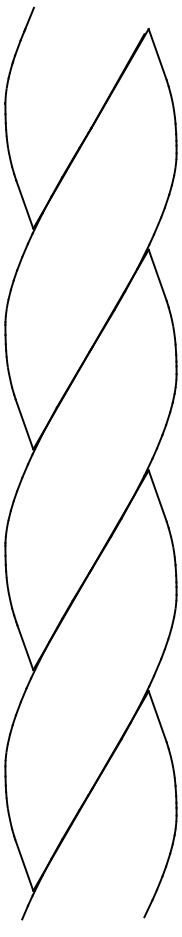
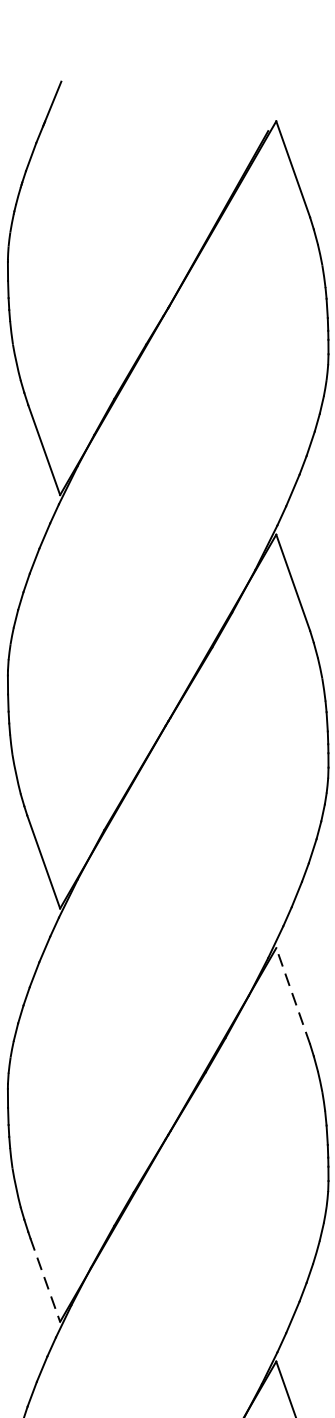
line: (157, 495) -> (292, 994), solid -> dashed
line: (25, 647) -> (45, 1279), solid -> dashed

